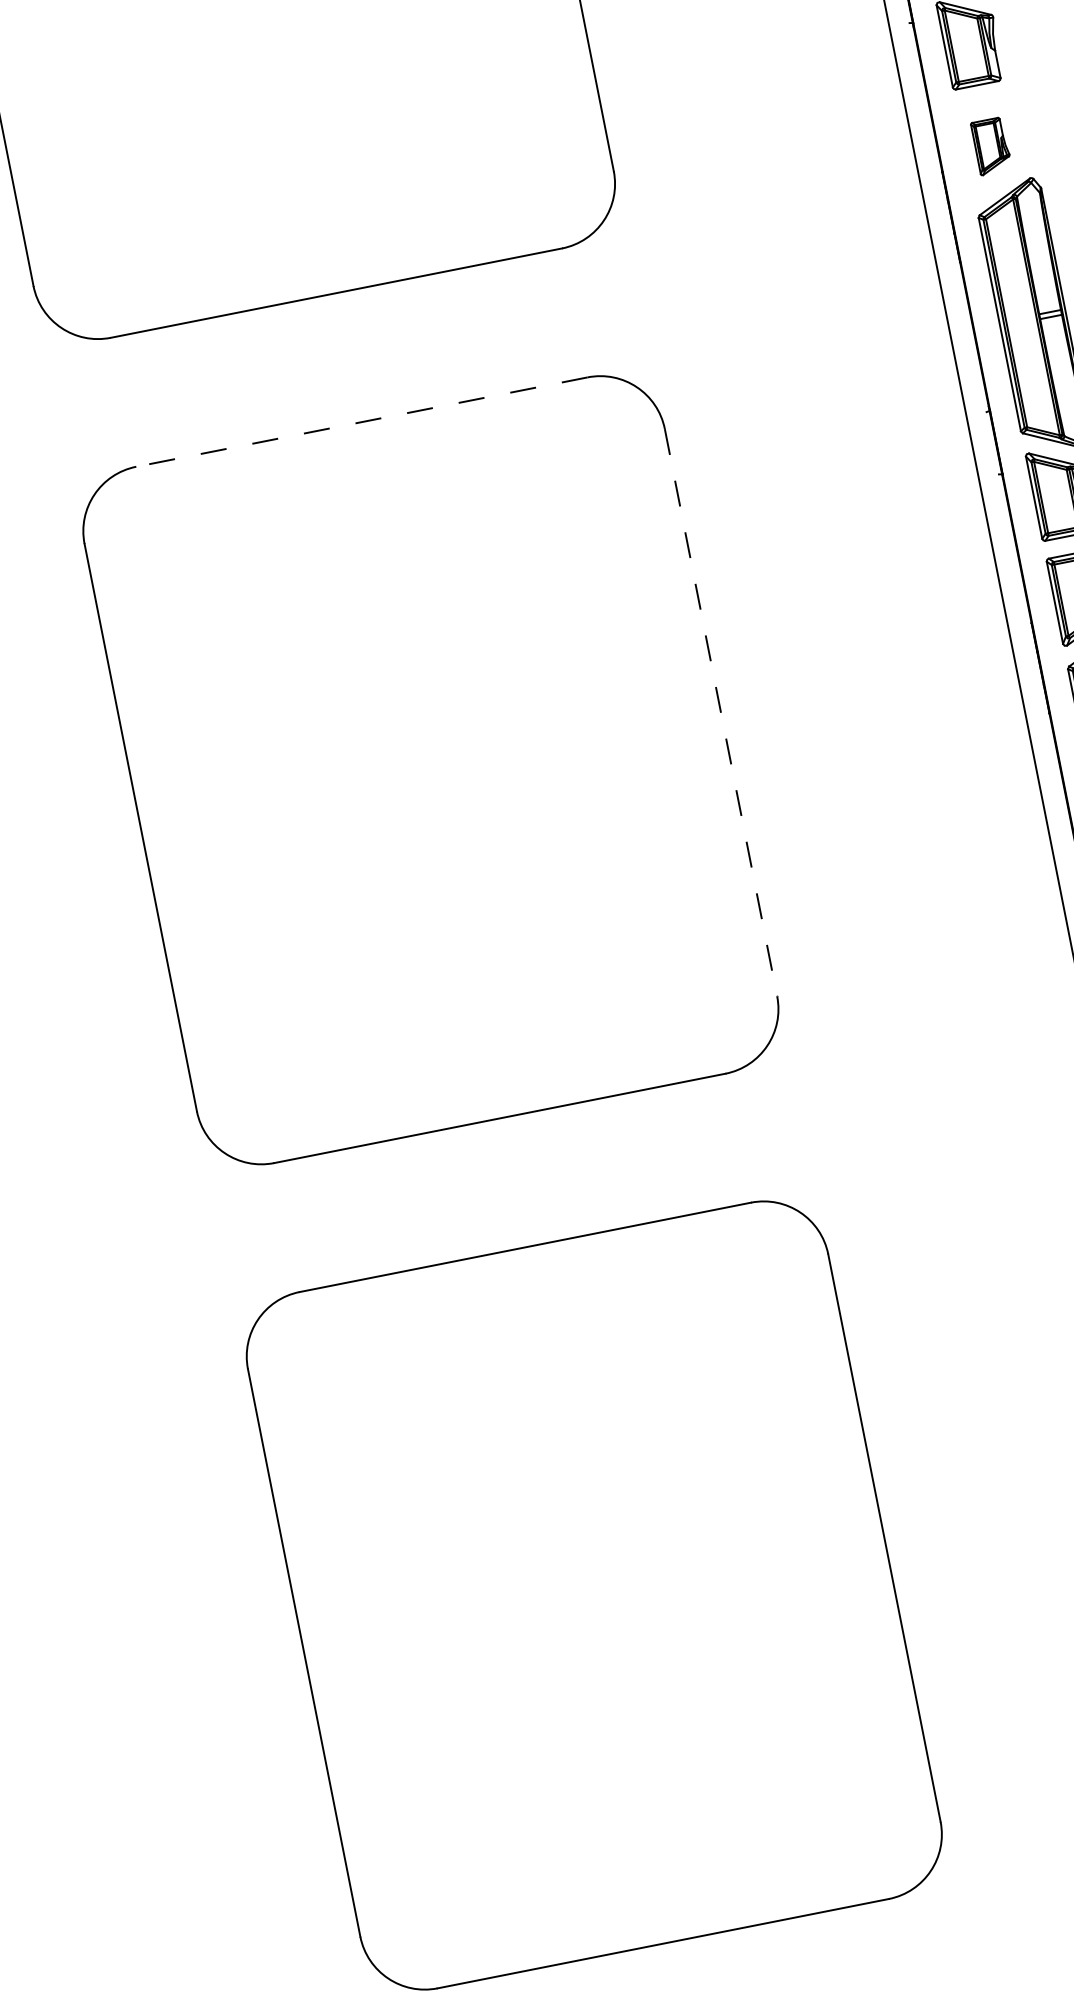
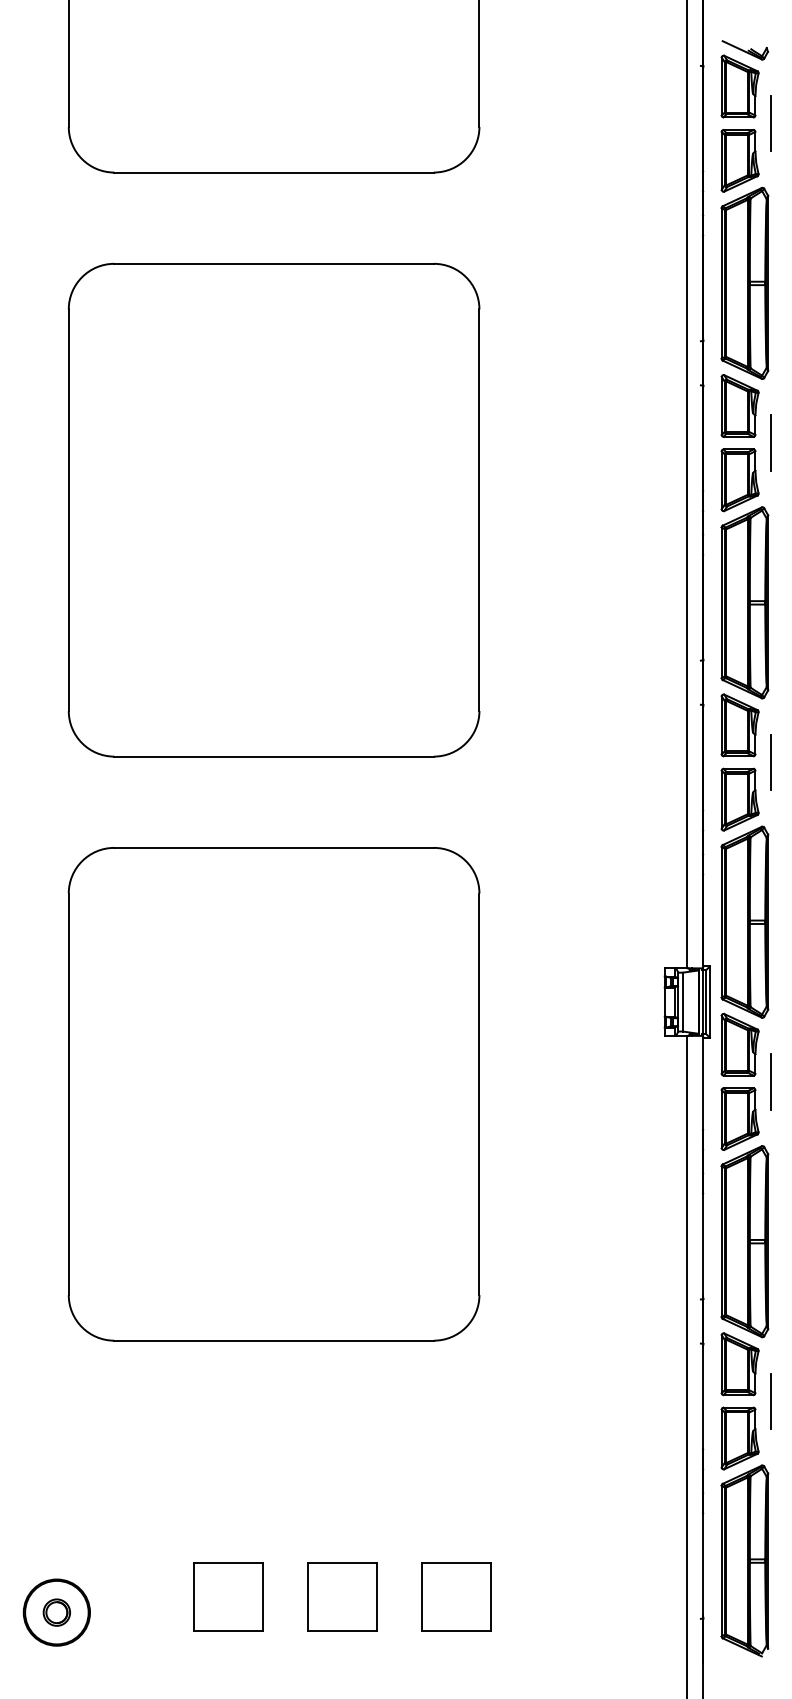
line: (1024, 84) -> (770, 123), added
part: (990, 145) -> (739, 160), size x1.67
line: (362, 421) -> (274, 263), dashed -> solid
line: (721, 713) -> (479, 510), dashed -> solid

